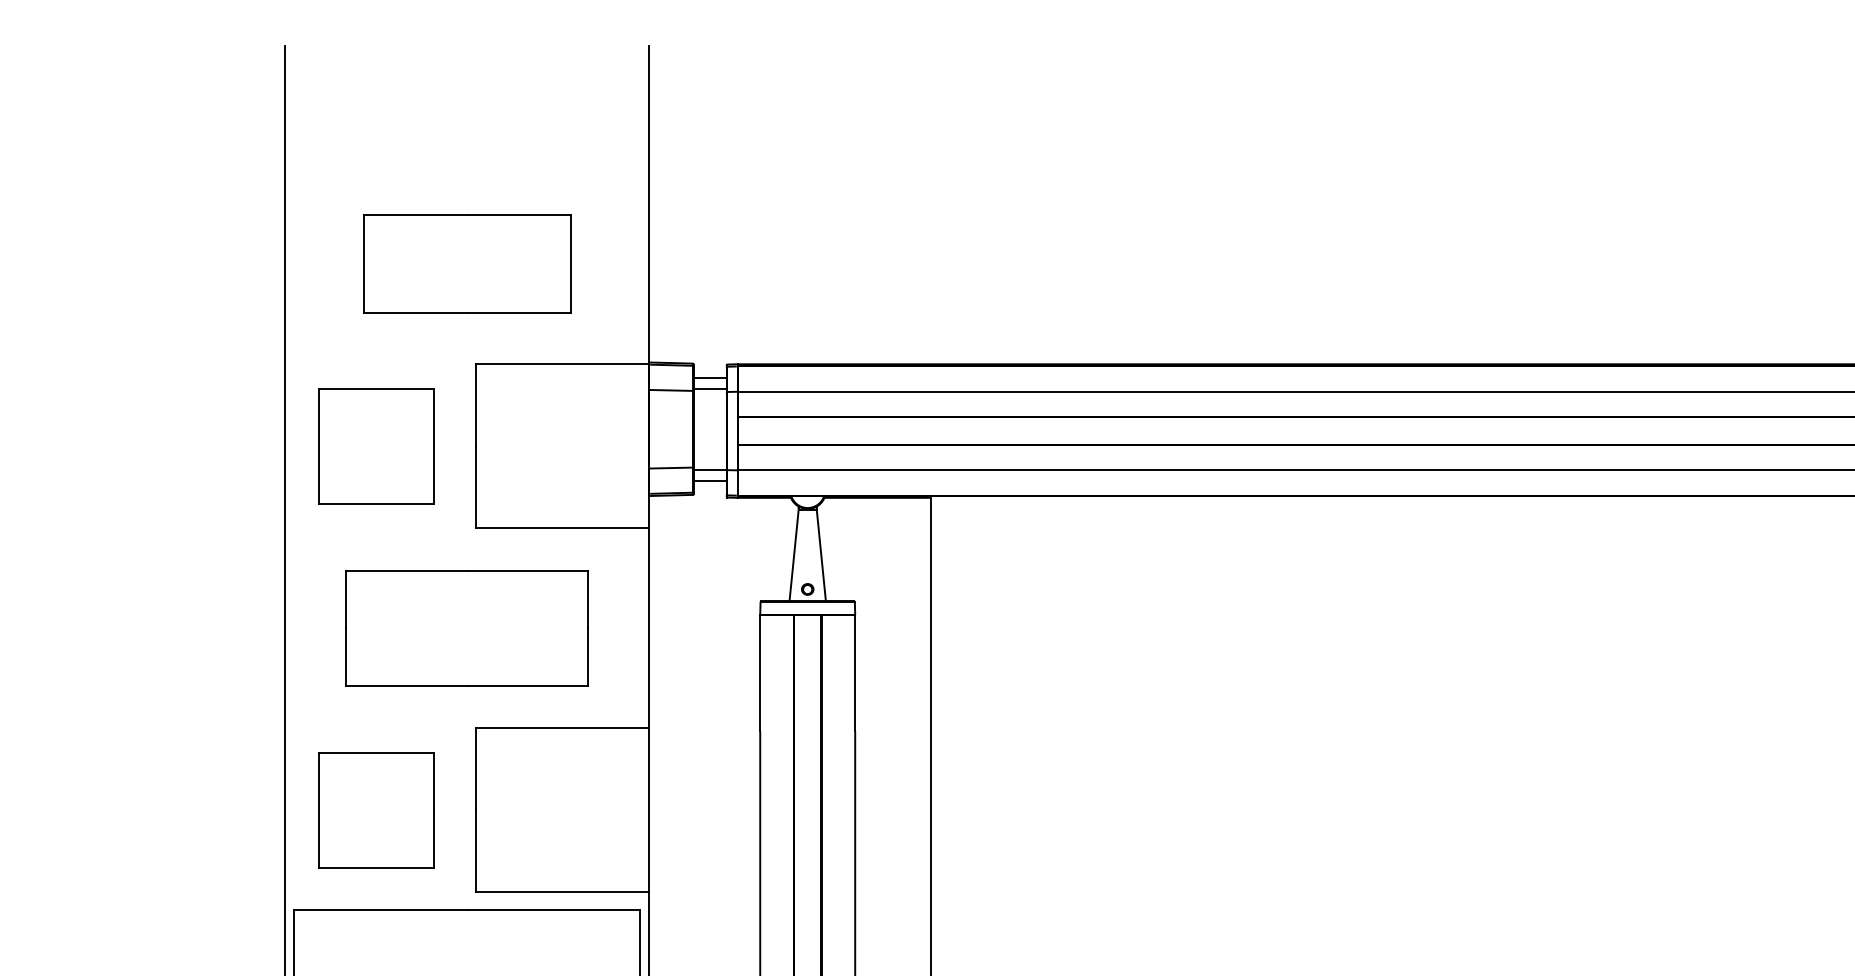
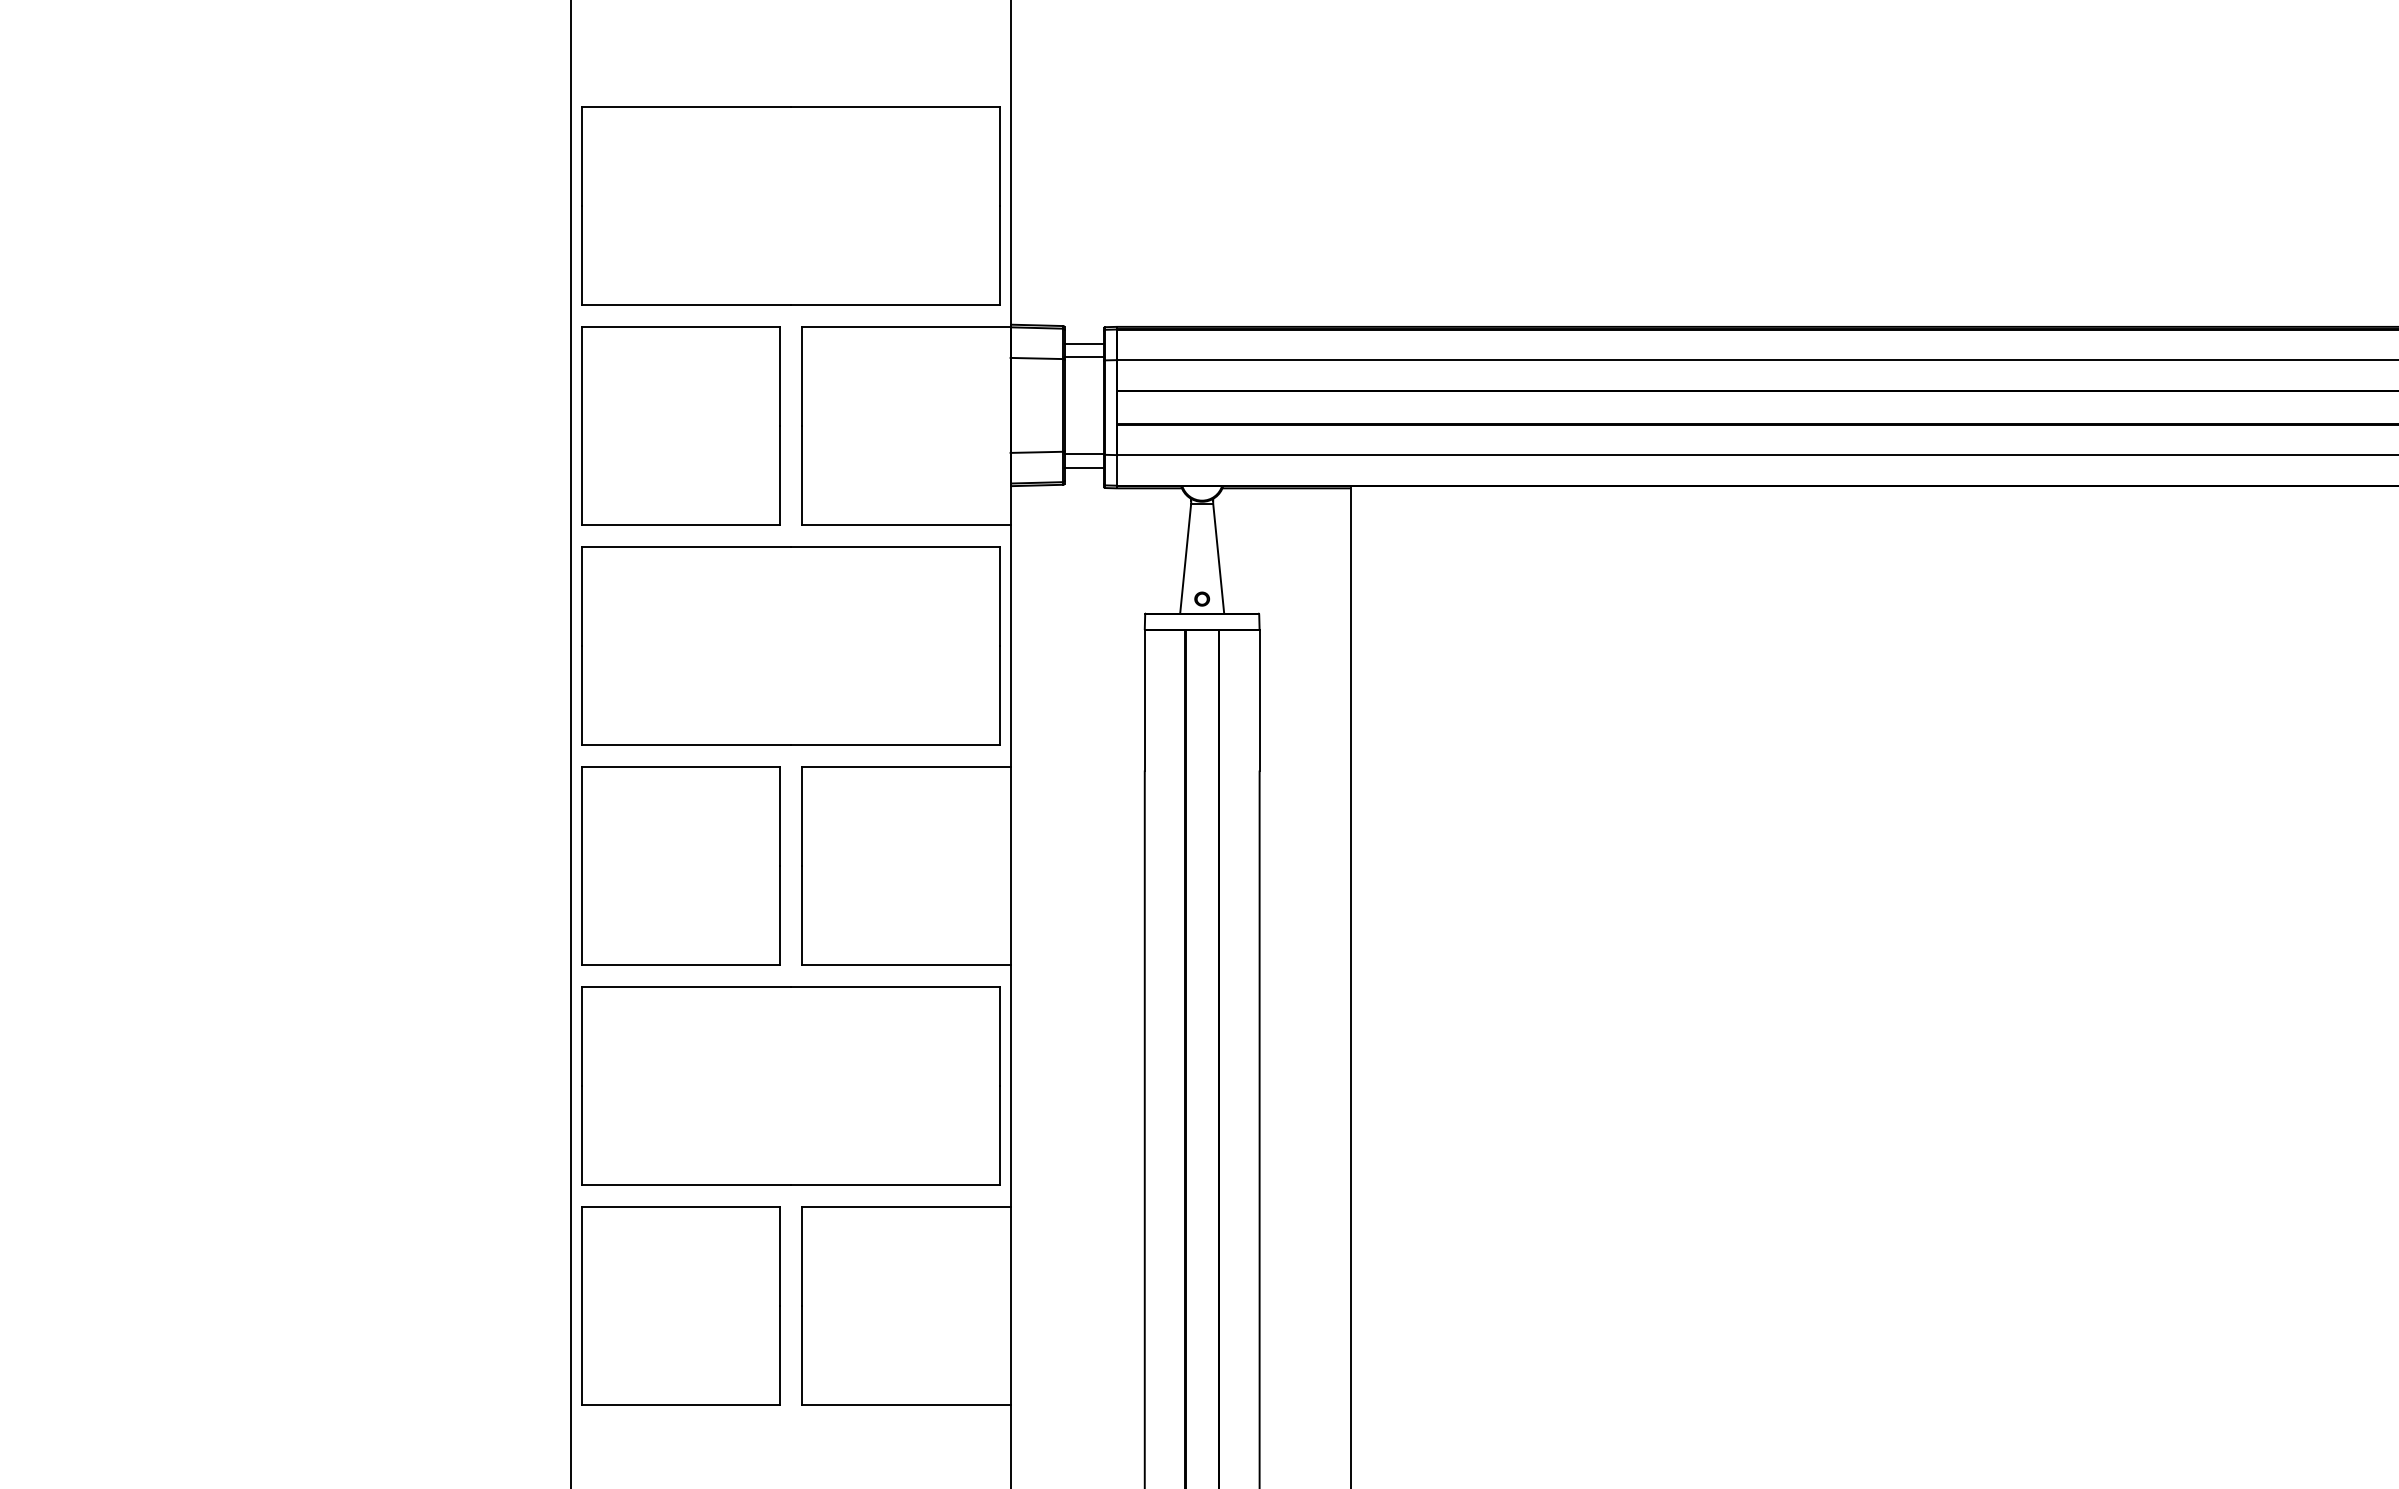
part: (467, 263) -> (790, 205), size x1.67
part: (376, 445) -> (680, 425), size x1.43
part: (467, 627) -> (790, 645), size x1.43
part: (376, 809) -> (680, 865), size x1.43

